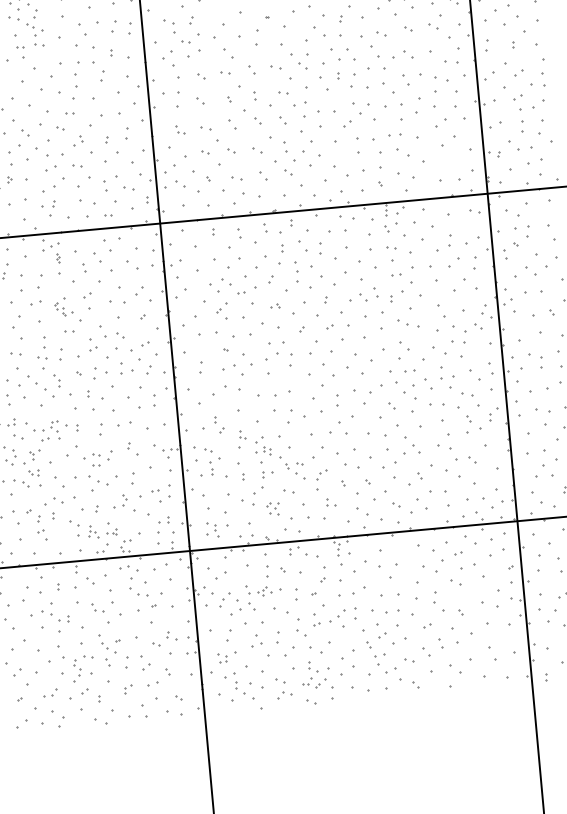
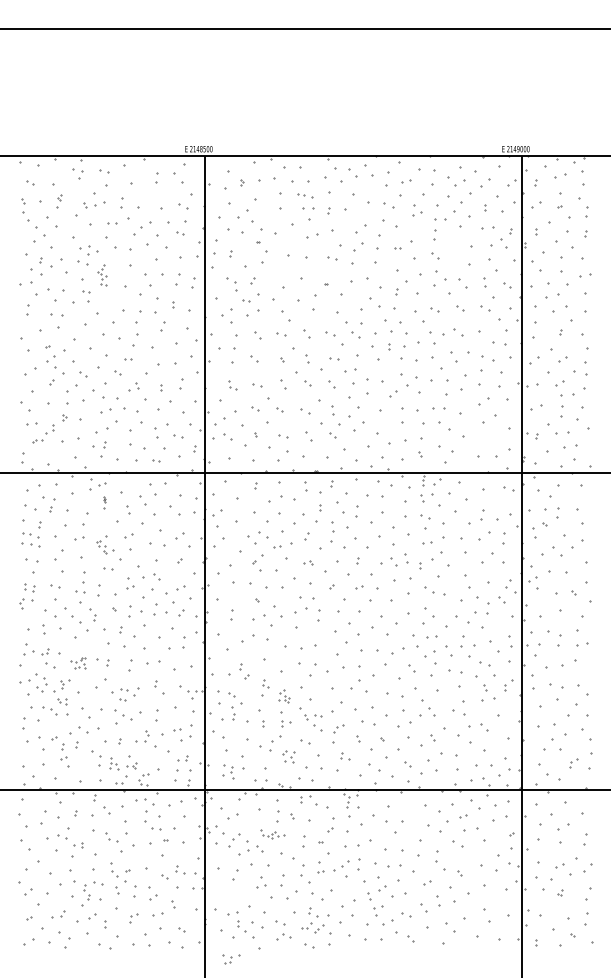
part: (35, 28) -> (102, 275), size x0.6
part: (486, 45) -> (534, 330), size x1.6
part: (77, 165) -> (130, 410), size x1.6
part: (239, 233) -> (280, 489), size x1.6
part: (58, 263) -> (104, 502), size x0.6
part: (336, 400) -> (359, 658), size x1.6
part: (47, 430) -> (78, 662), size x0.6
part: (262, 445) -> (284, 695), size x0.7
part: (263, 590) -> (272, 834), size x0.7
part: (226, 658) -> (231, 959), moved

